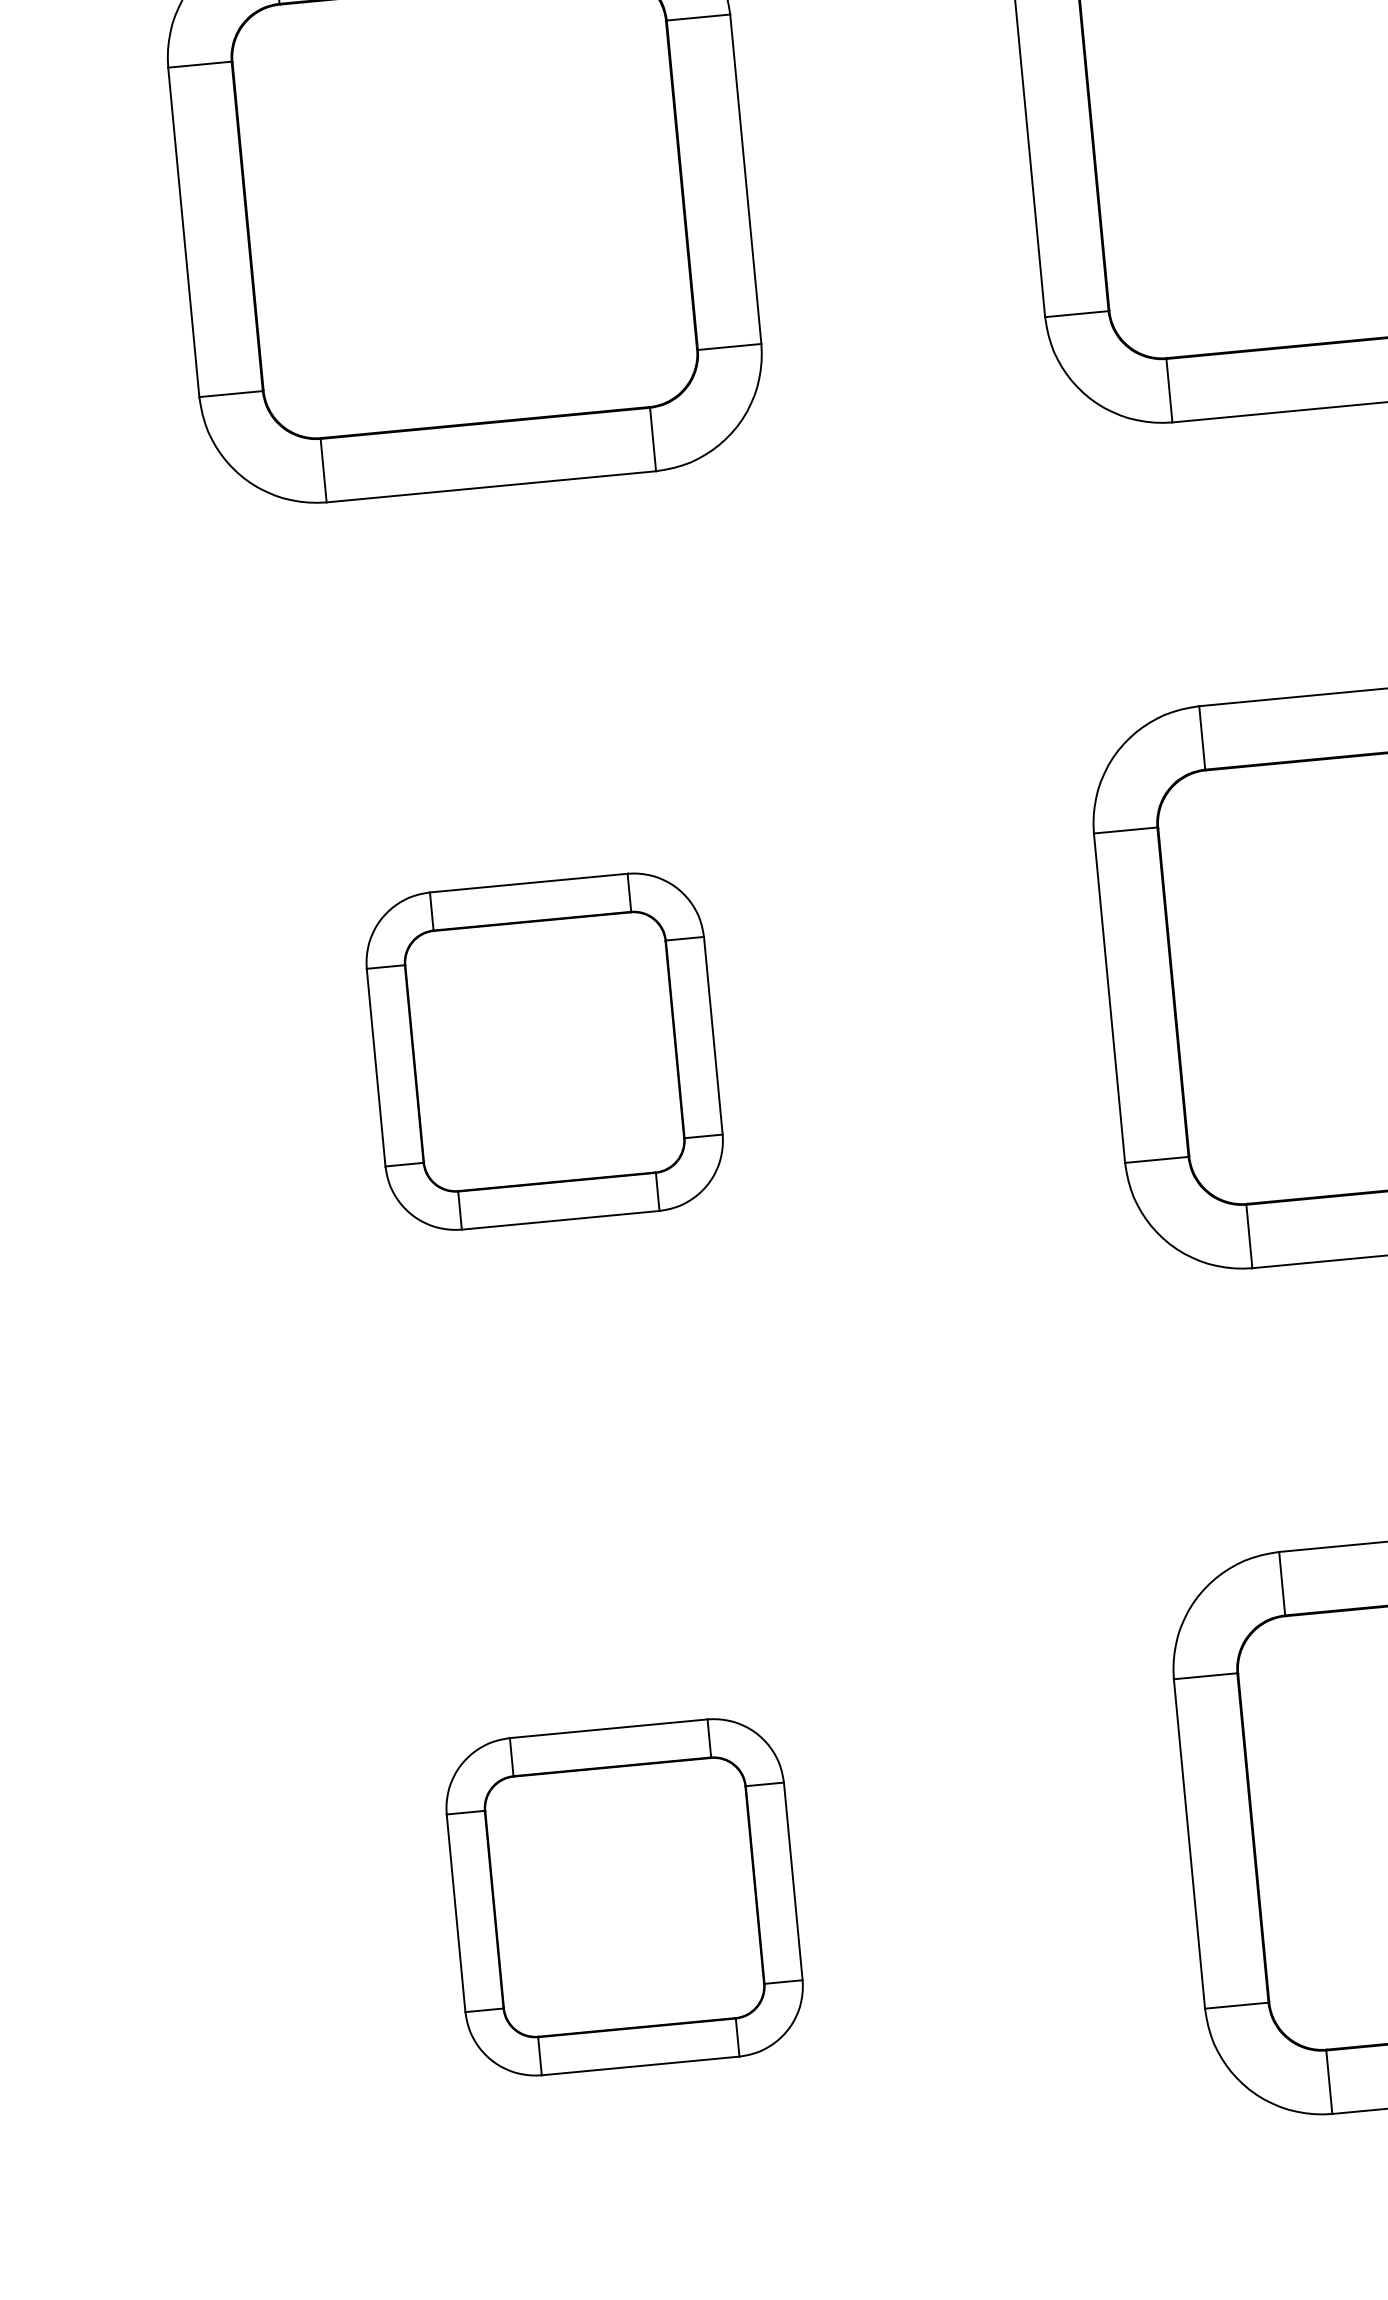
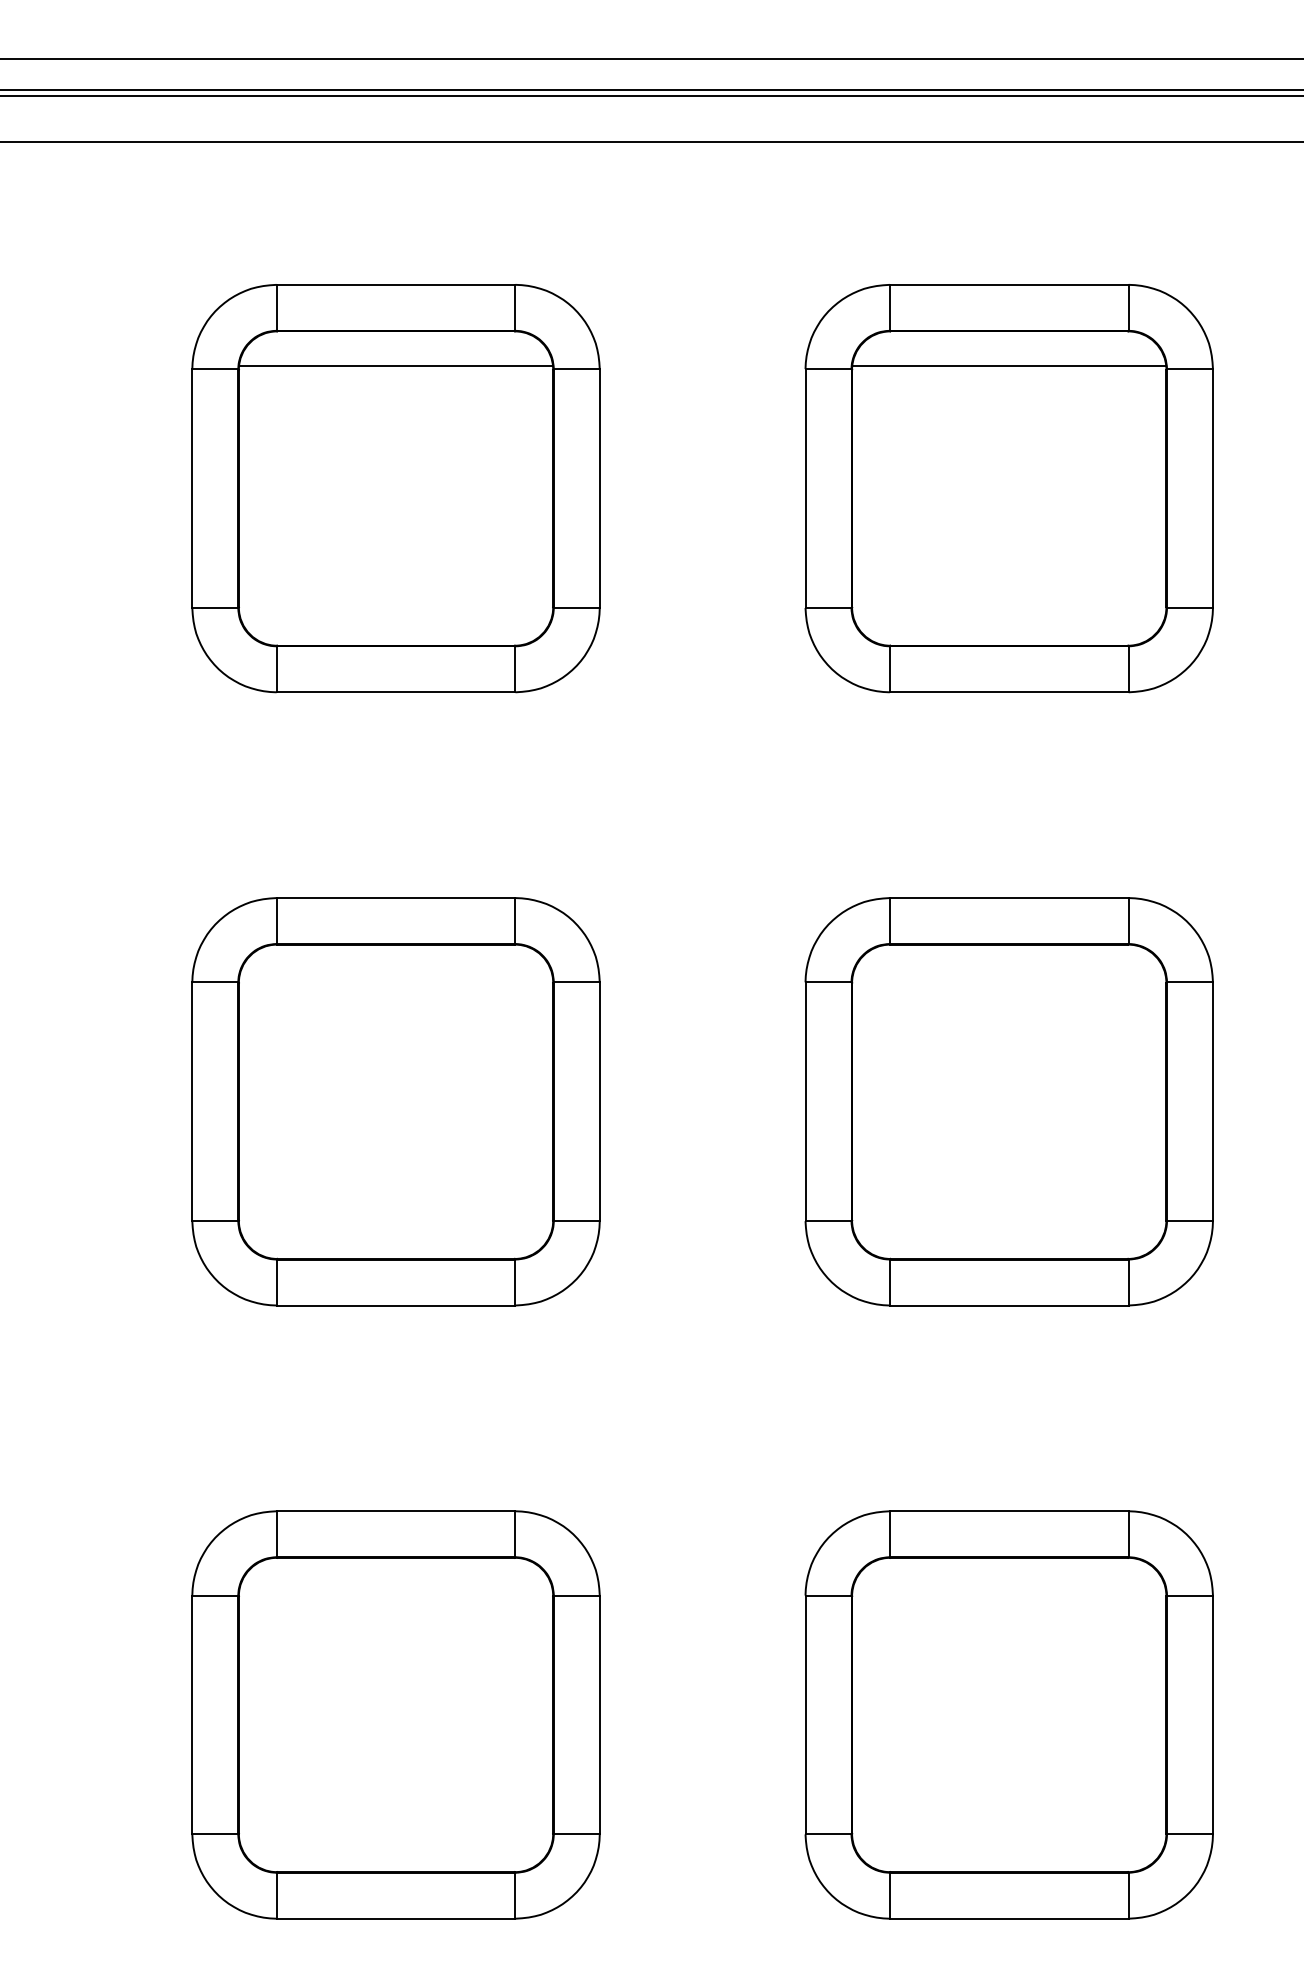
line: (448, 36) -> (395, 365), added
part: (543, 1051) -> (395, 1101), size x1.67
part: (623, 1896) -> (395, 1714), size x1.67

